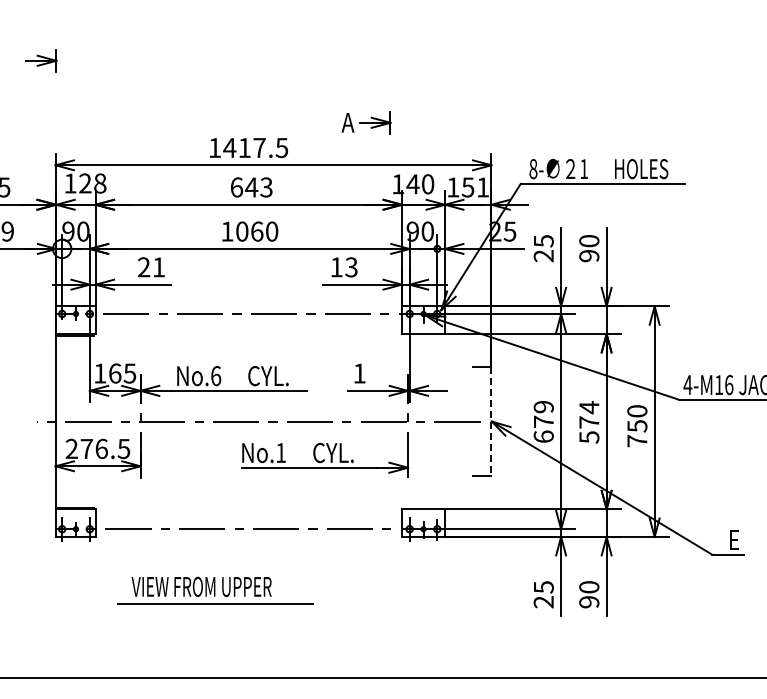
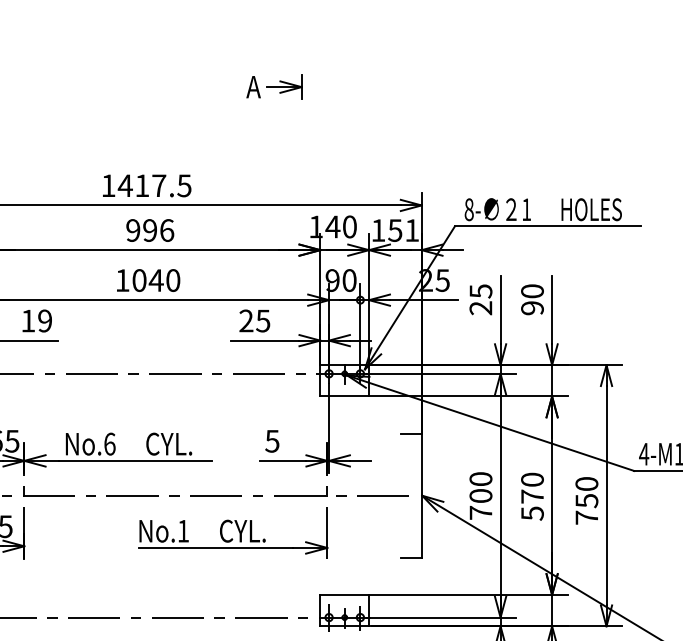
part: (366, 122) -> (274, 86), moved
text: (251, 187) -> (149, 230), 643 -> 996
text: (256, 231) -> (155, 280), 1060 -> 1040
text: (150, 267) -> (35, 321), 21 -> 19
text: (343, 267) -> (254, 321), 13 -> 25
text: (359, 373) -> (272, 441), 1 -> 5
text: (589, 407) -> (532, 479), 574 -> 570
line: (491, 421) -> (421, 495), dashed -> solid
text: (543, 421) -> (480, 495), 679 -> 700

